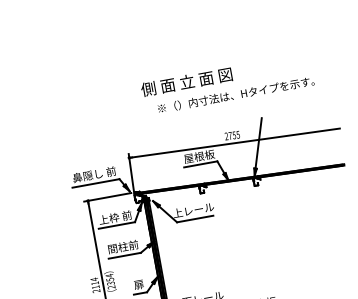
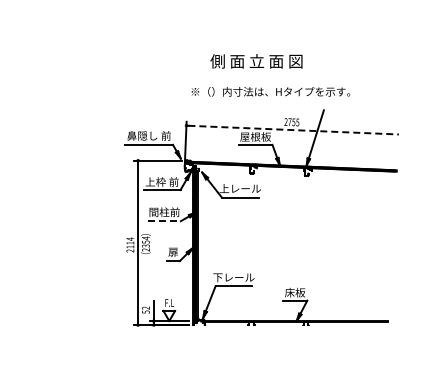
text: (235, 94) -> (270, 91), moved
line: (236, 143) -> (294, 130), solid -> dashed
line: (125, 255) -> (165, 221), solid -> dashed

